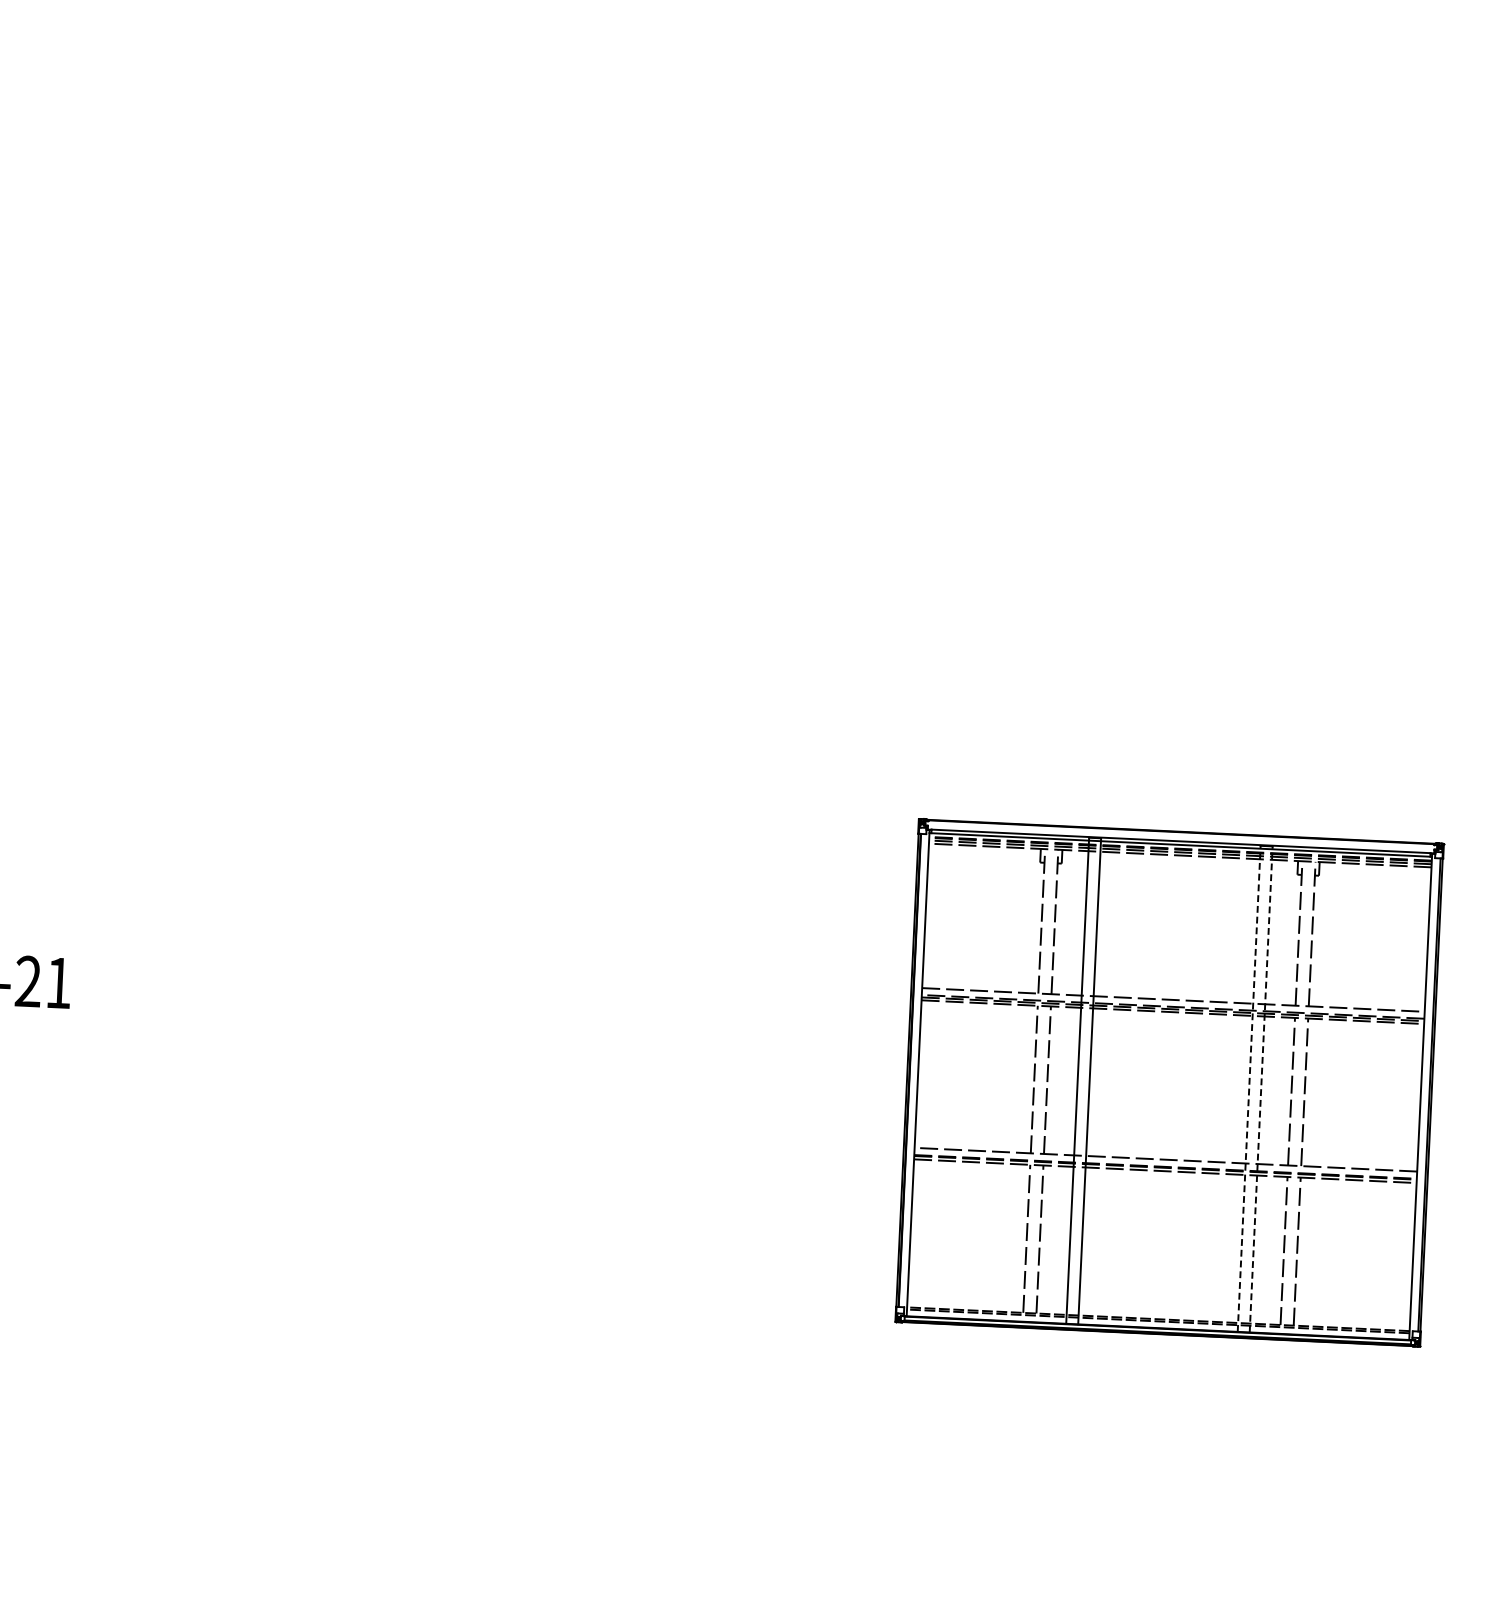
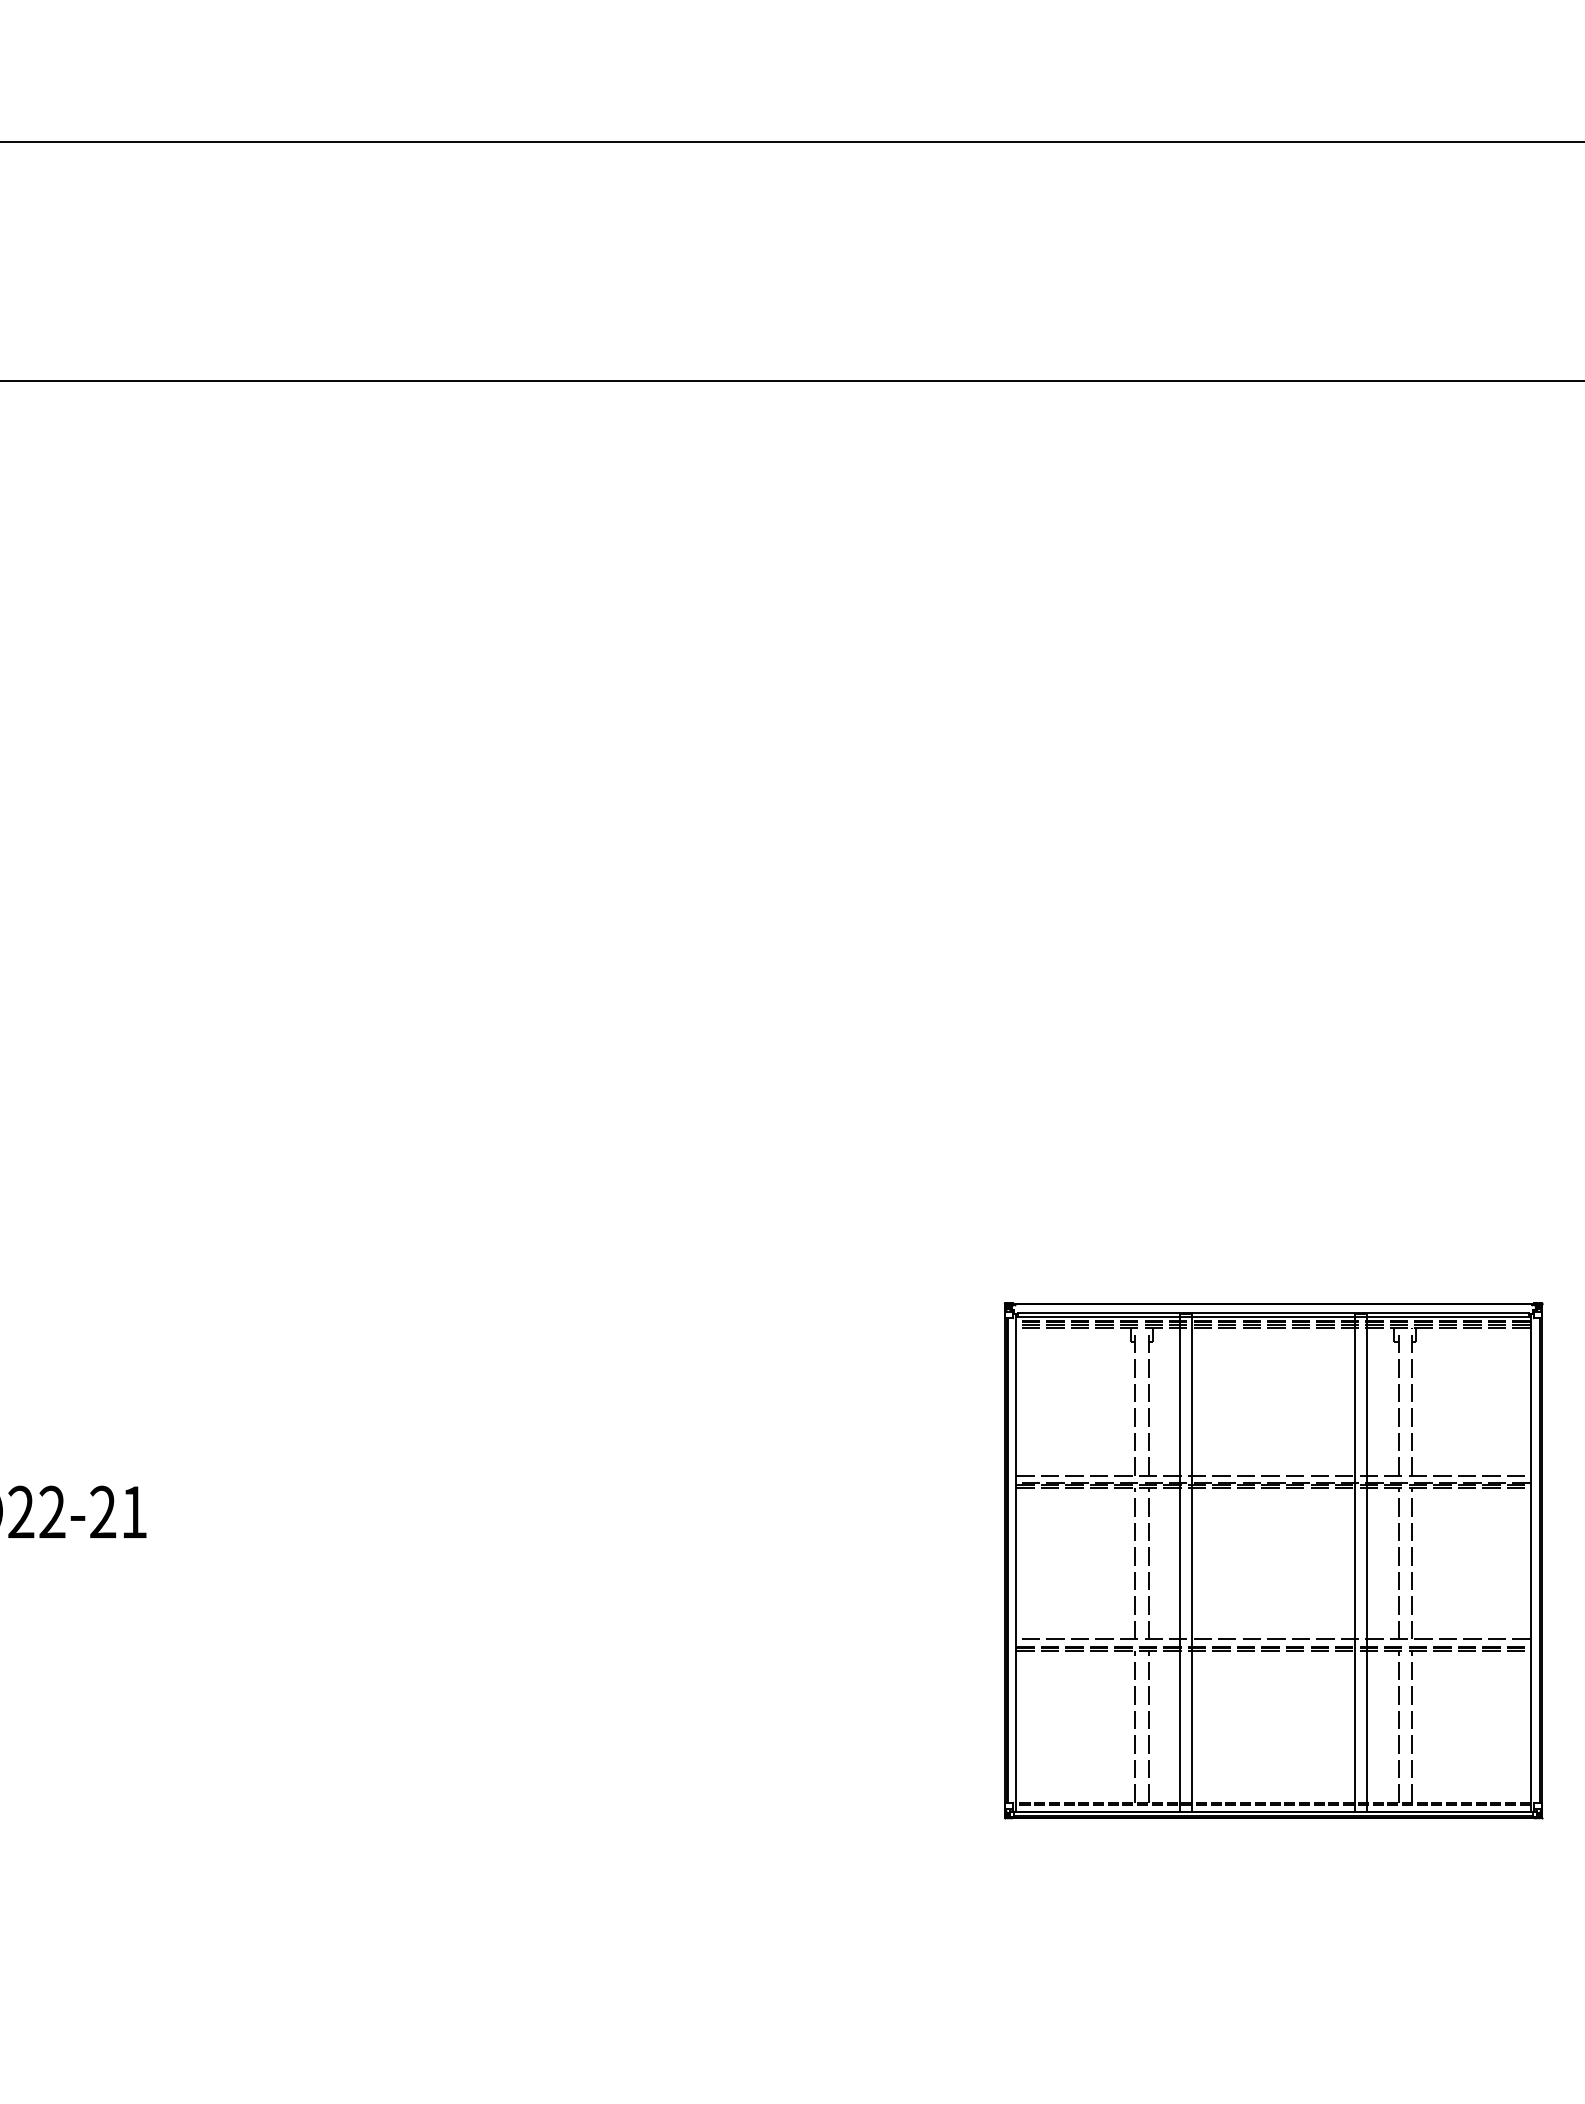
line: (1249, 1088) -> (1355, 1562), dashed -> solid
line: (1261, 1088) -> (1367, 1562), dashed -> solid

